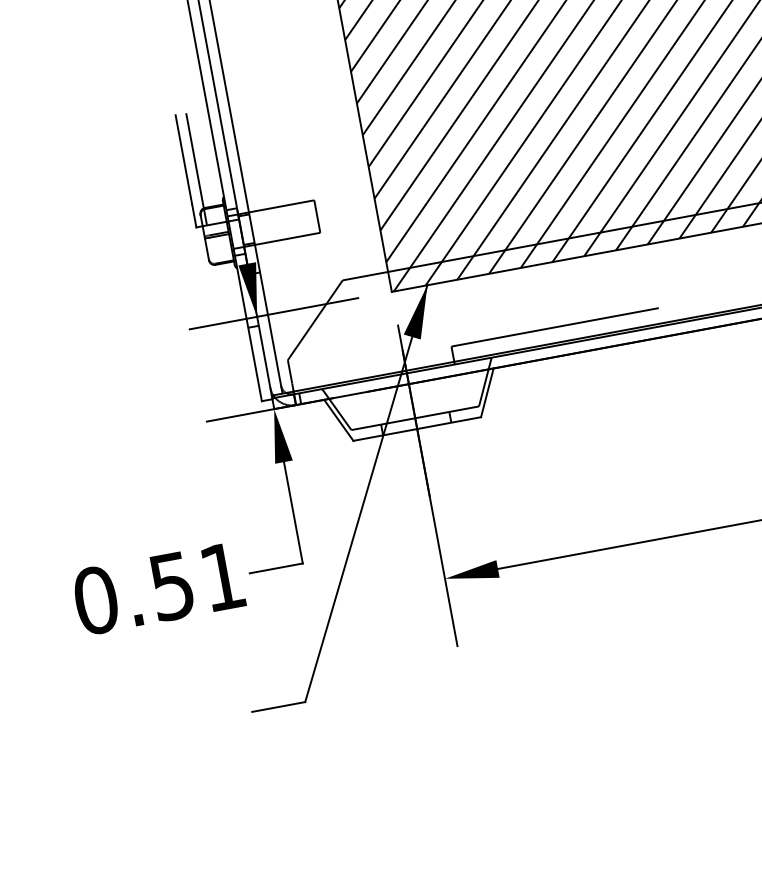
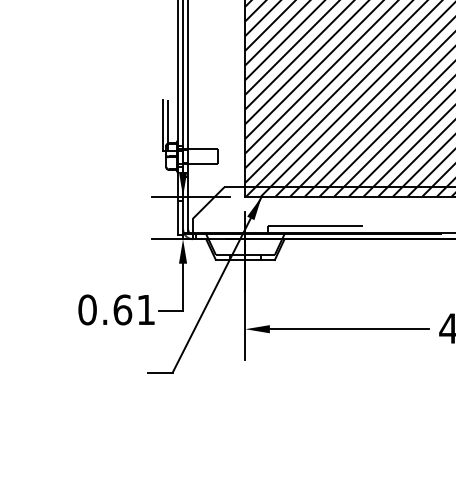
text: (171, 585) -> (122, 309), 0.51 -> 0.61

